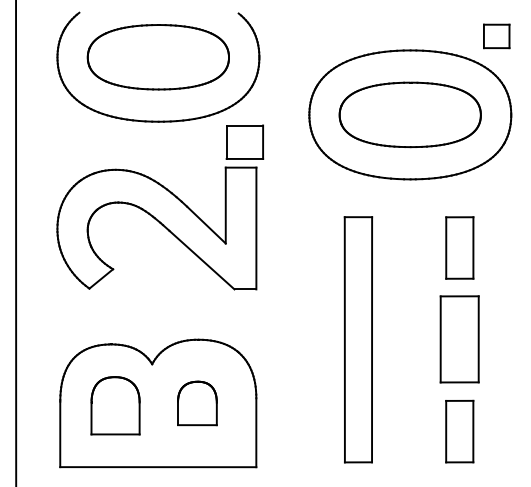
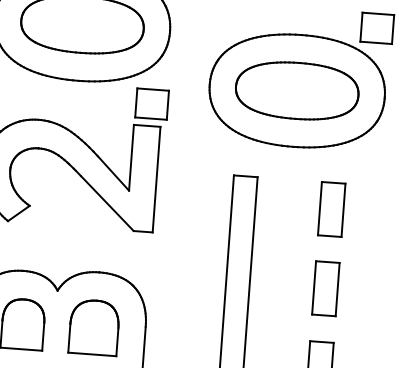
part: (496, 36) -> (376, 28), size x1.43
part: (459, 339) -> (325, 288), size x0.71
part: (197, 403) -> (94, 327), size x1.43

